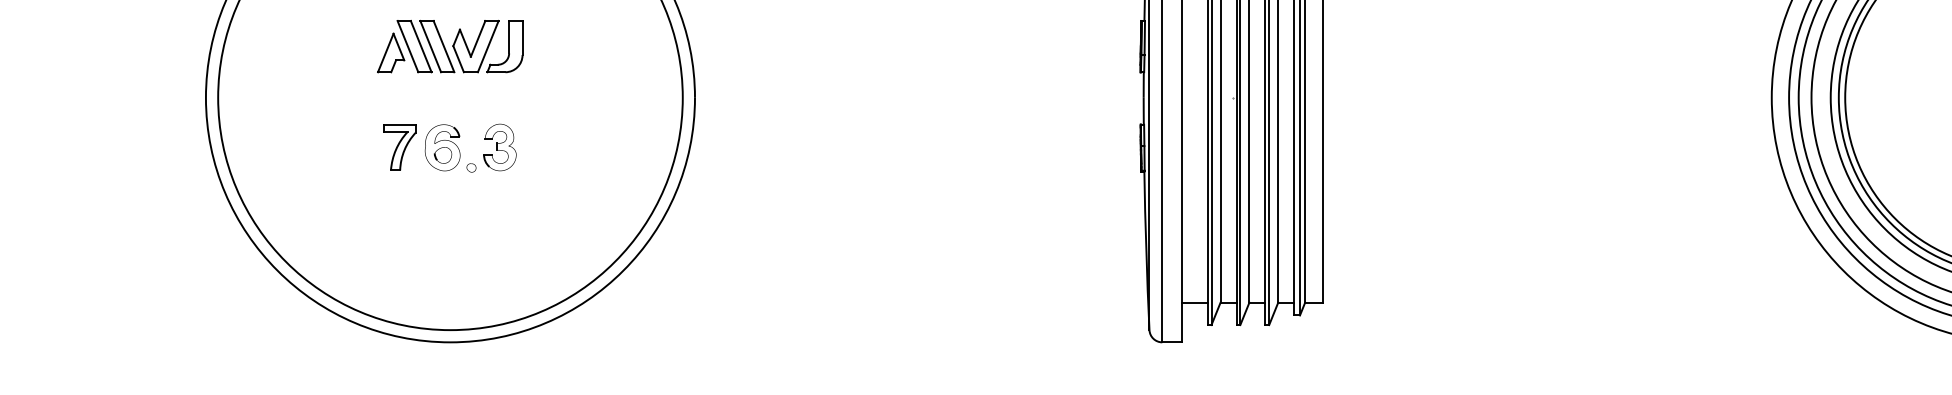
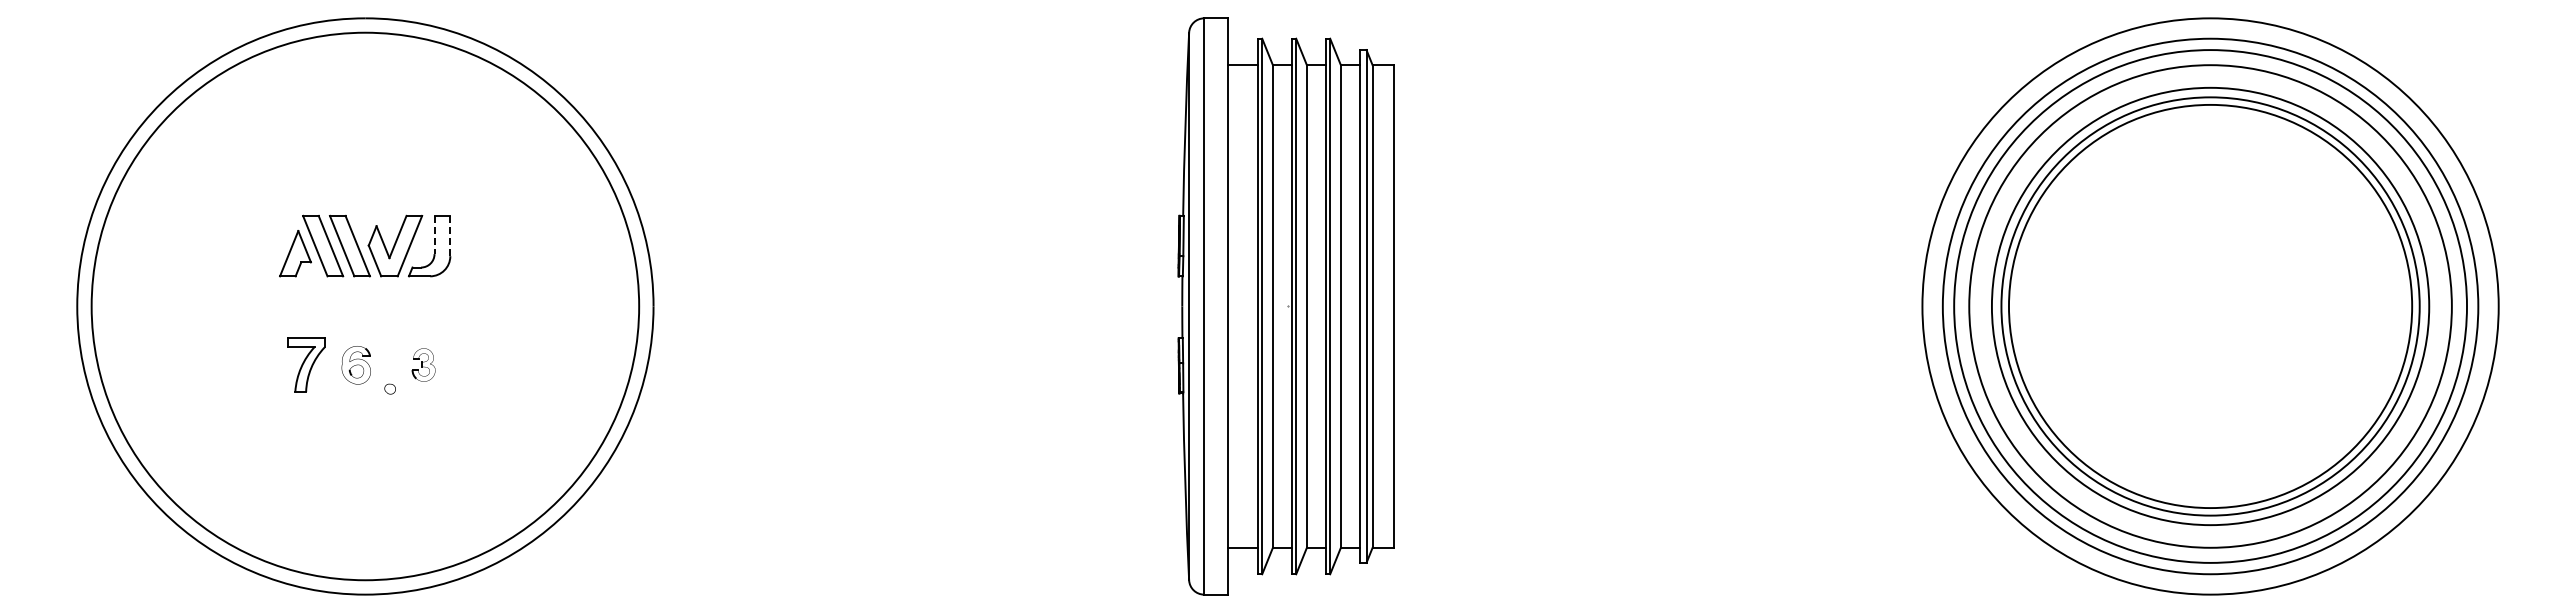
line: (509, 37) -> (434, 235), solid -> dashed
line: (522, 37) -> (450, 235), solid -> dashed
part: (442, 147) -> (356, 364), size x0.7
part: (499, 147) -> (423, 364), size x0.6

